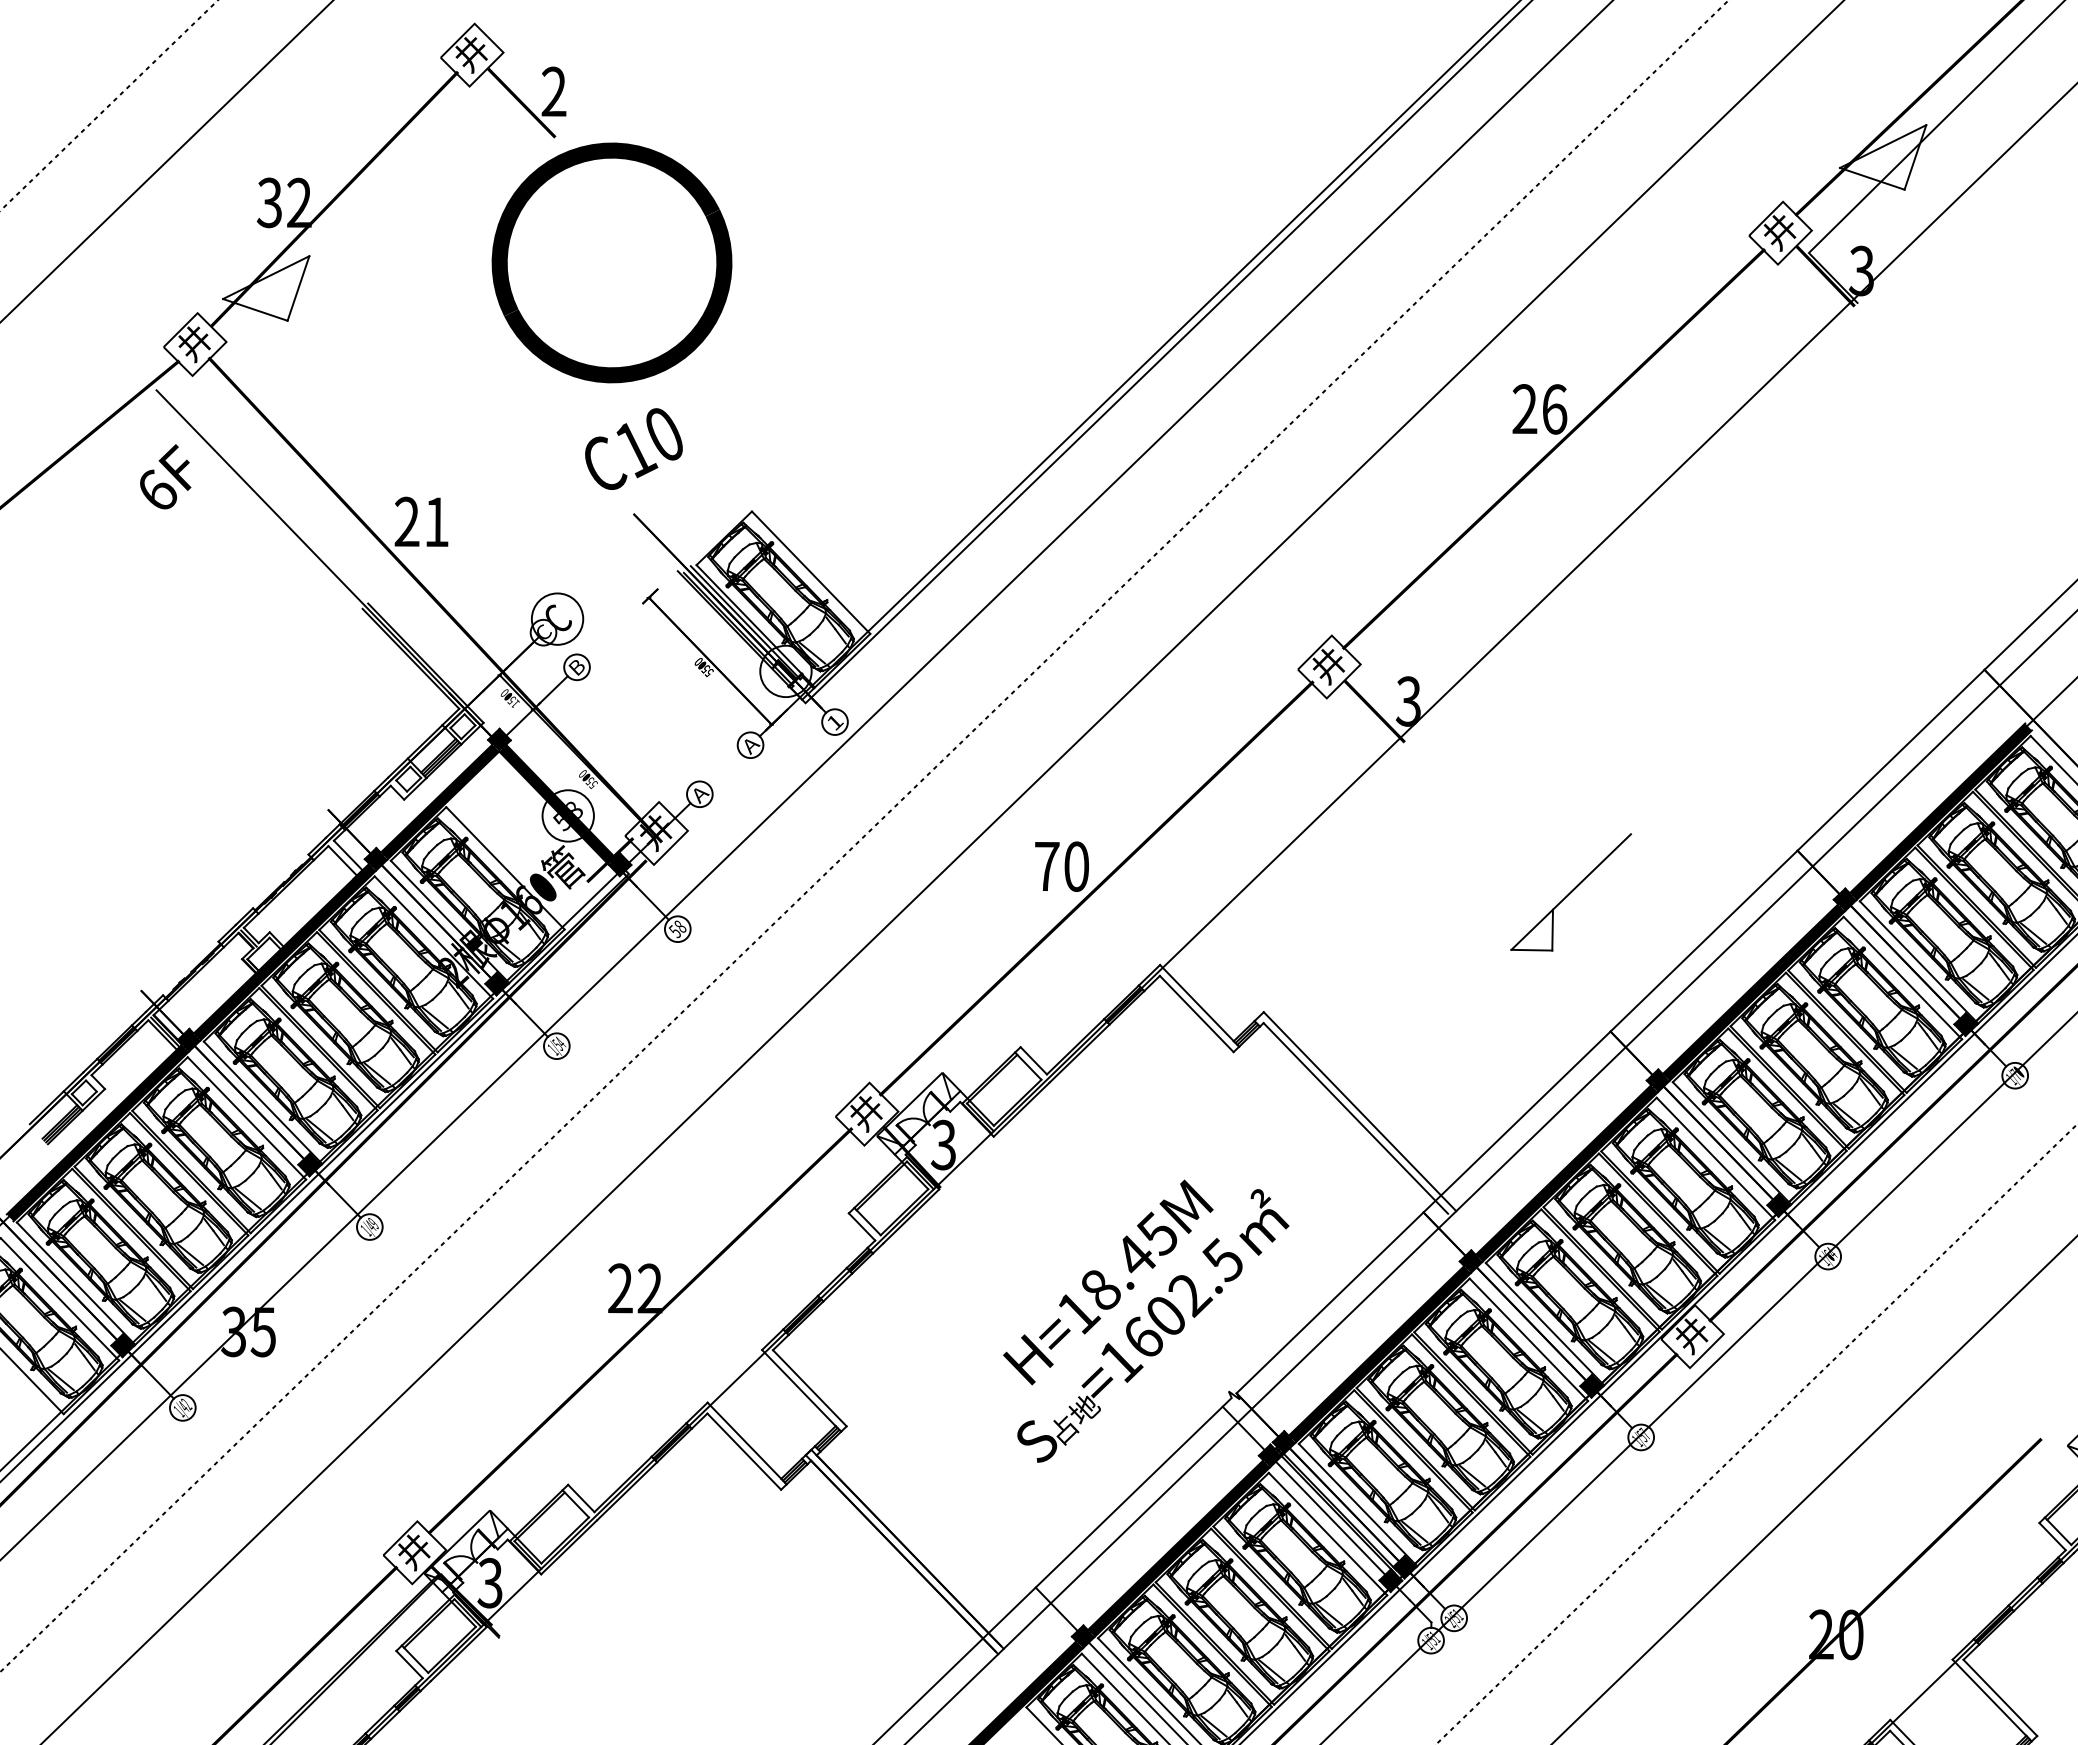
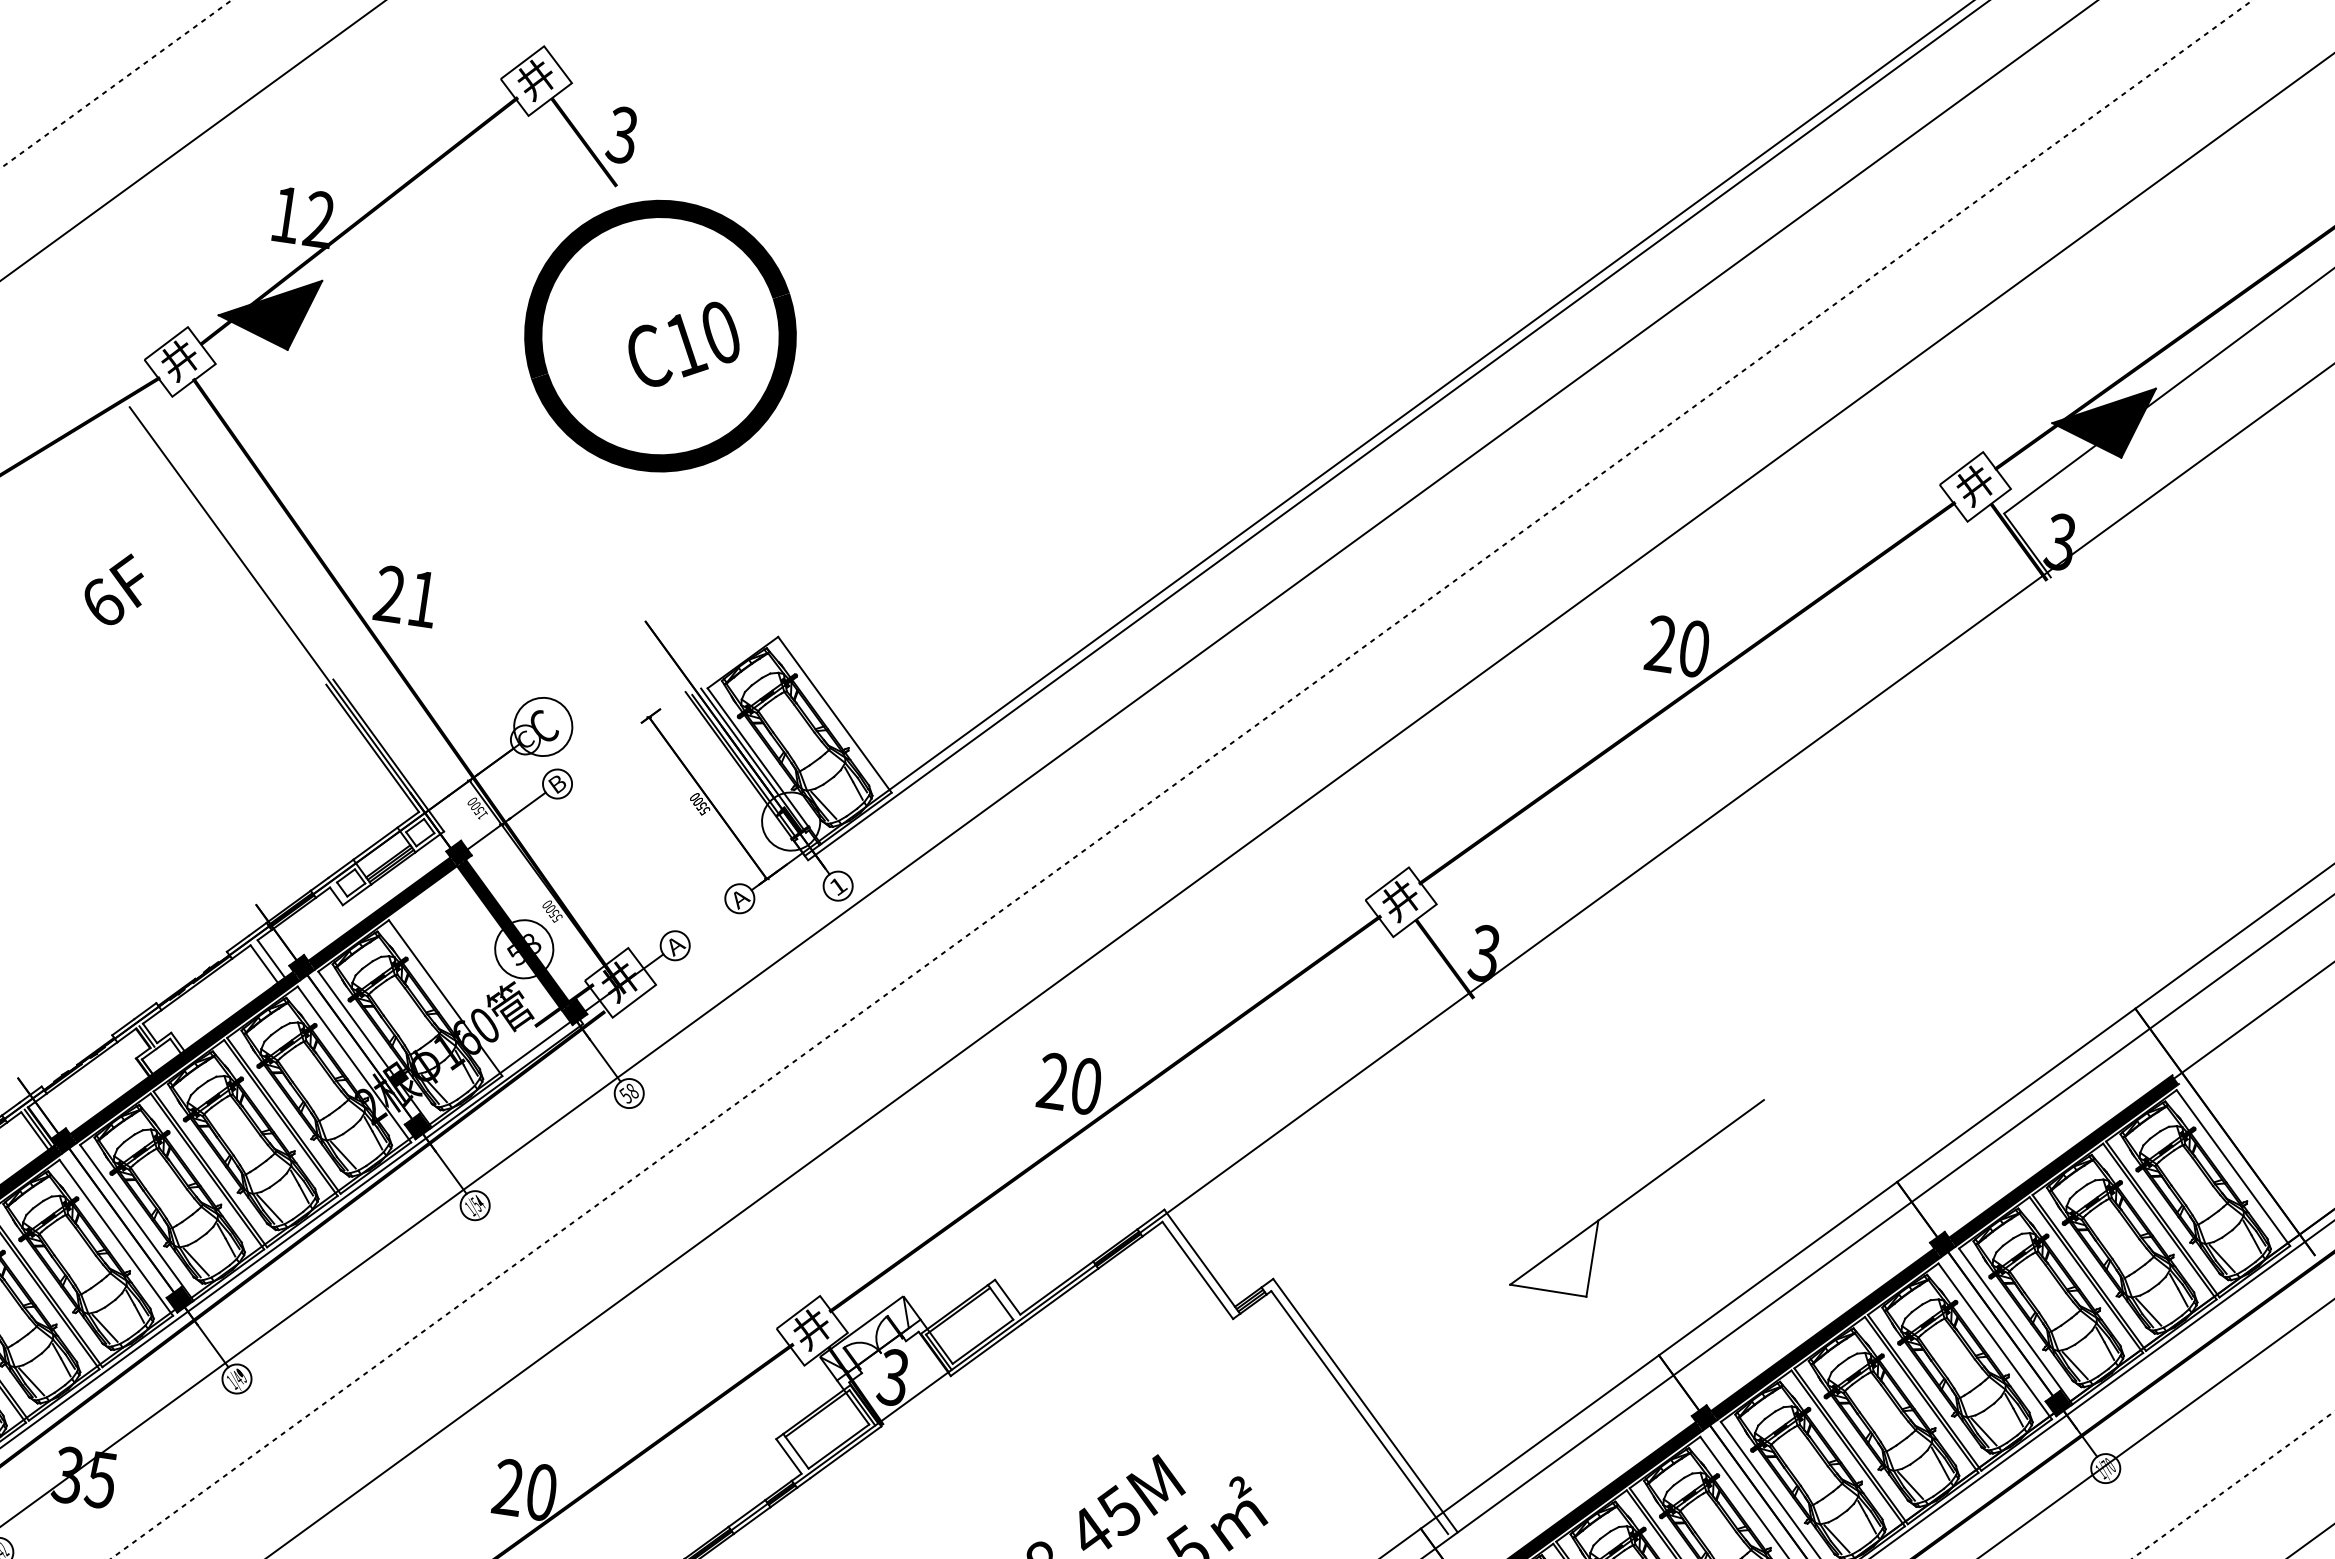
text: (553, 92) -> (621, 135), 2 -> 3
fill: (1883, 157) -> (2102, 418), added
text: (268, 202) -> (284, 214), 32 -> 12
fill: (266, 288) -> (269, 310), added
text: (1554, 409) -> (1694, 648), 26 -> 20
text: (633, 448) -> (684, 343), moved
text: (165, 476) -> (114, 588), moved
text: (1046, 866) -> (1052, 1081), 70 -> 20
part: (1570, 892) -> (1636, 1193), size x1.67
text: (649, 1288) -> (540, 1491), 22 -> 20

